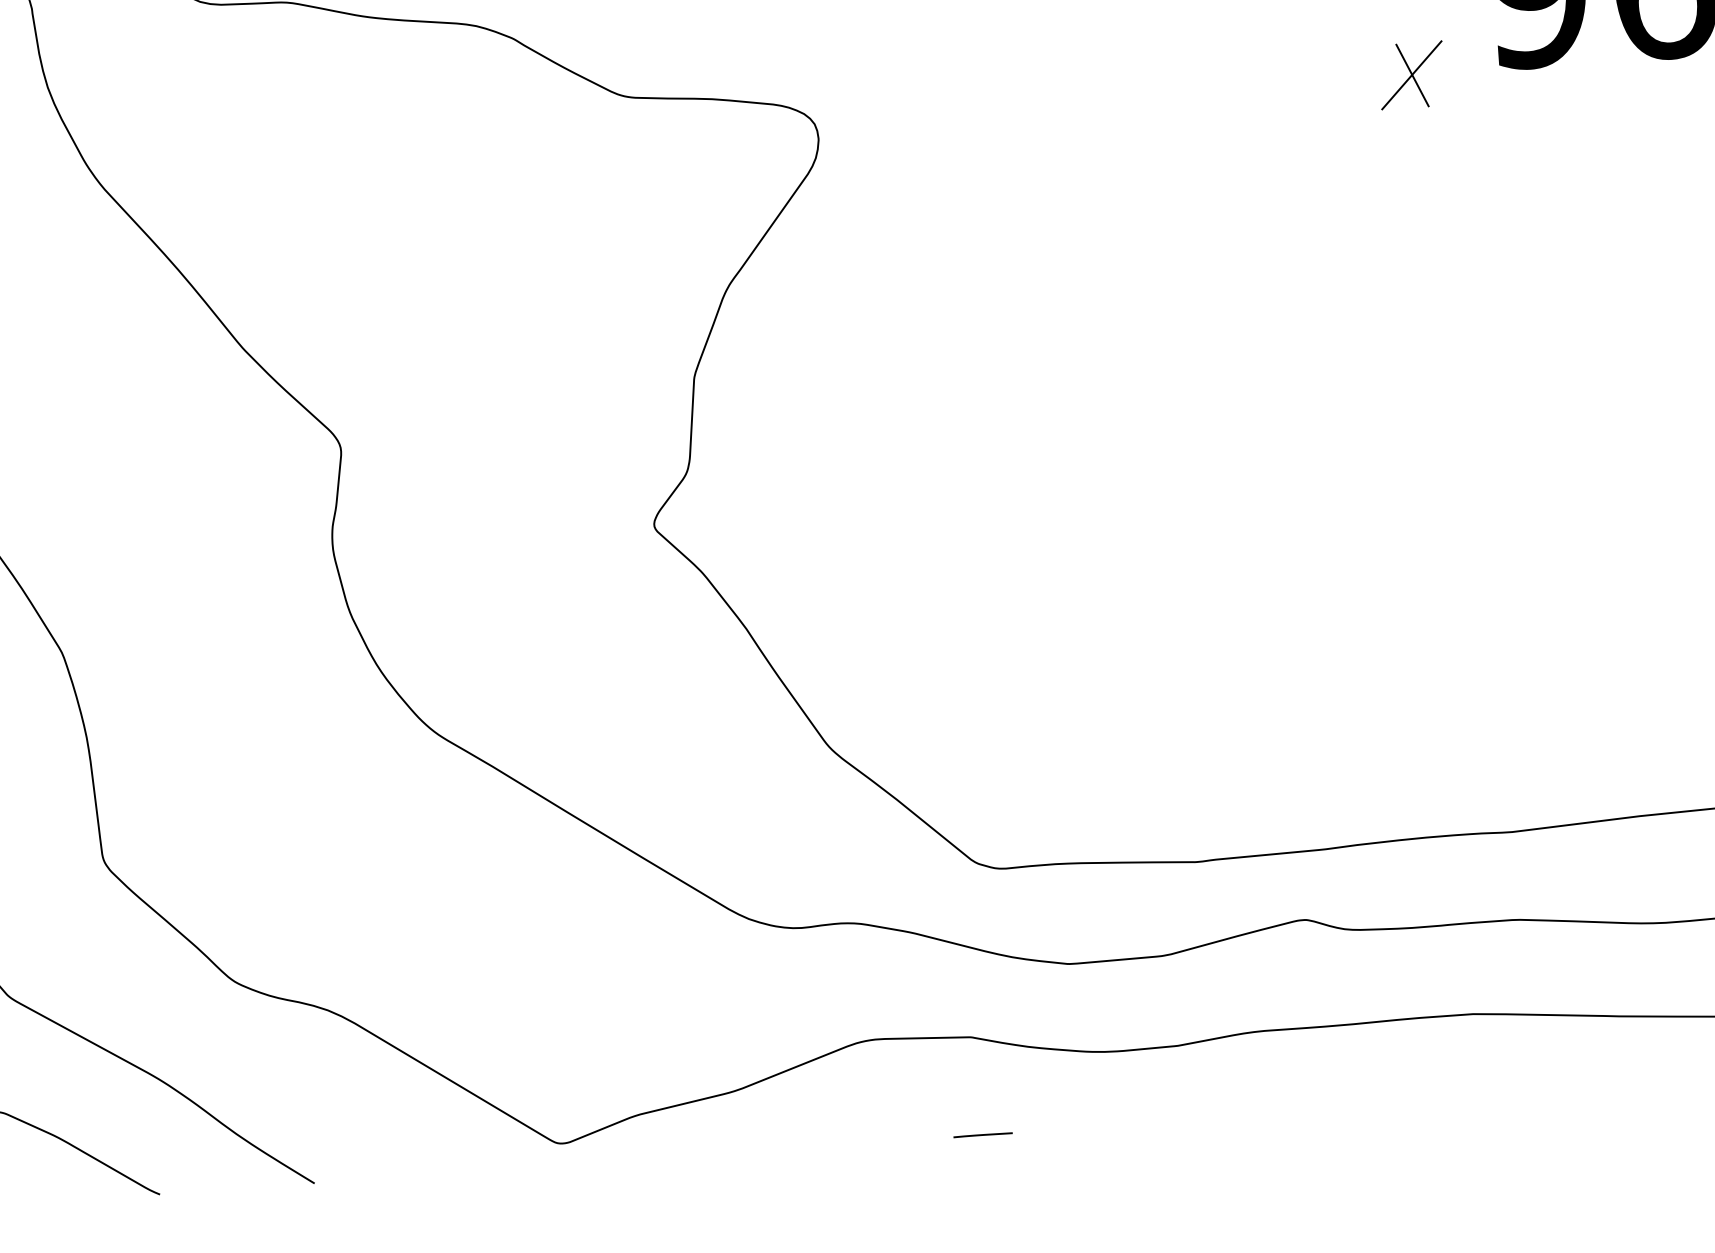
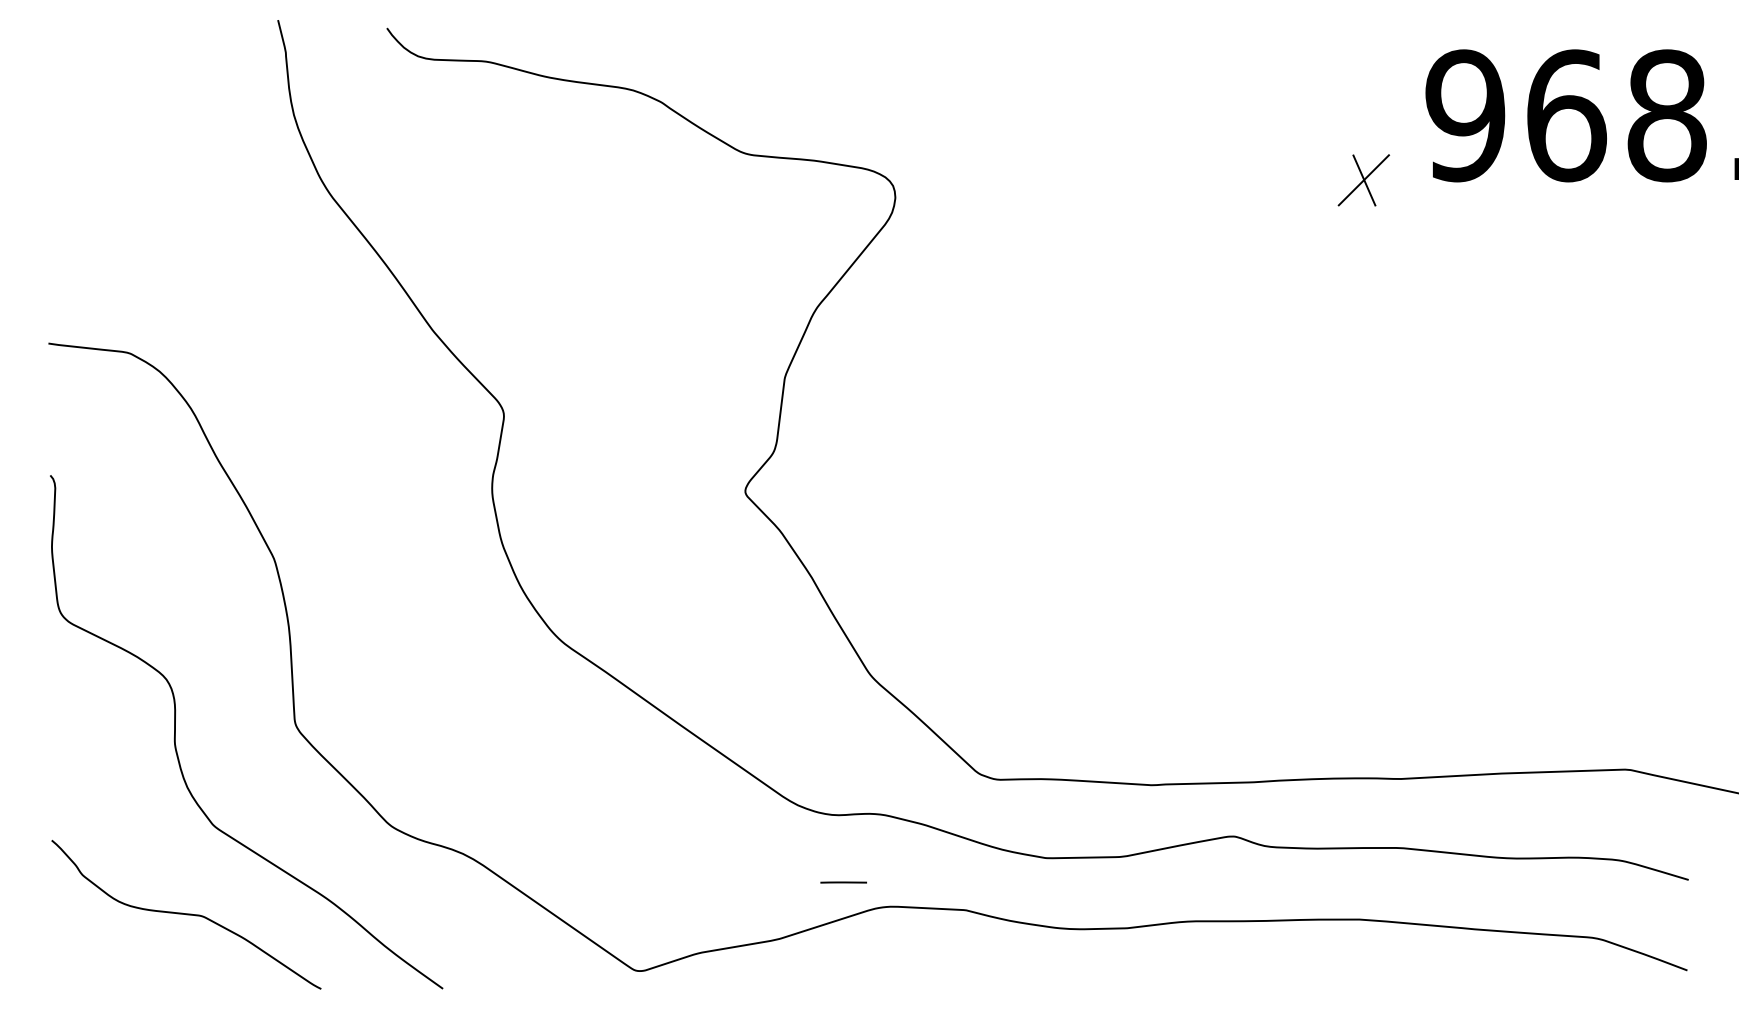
line: (982, 1135) -> (843, 882), moved

